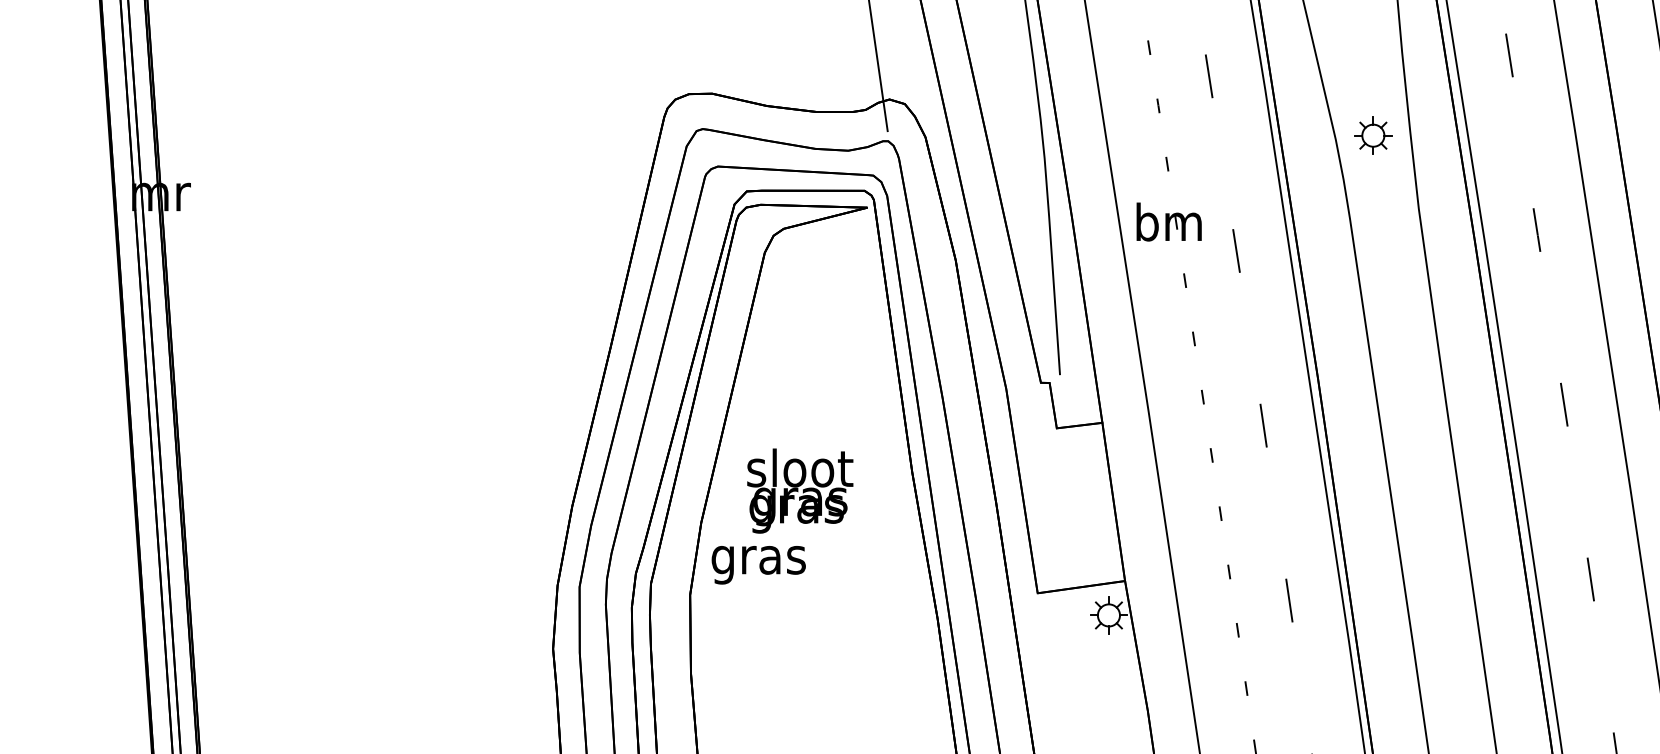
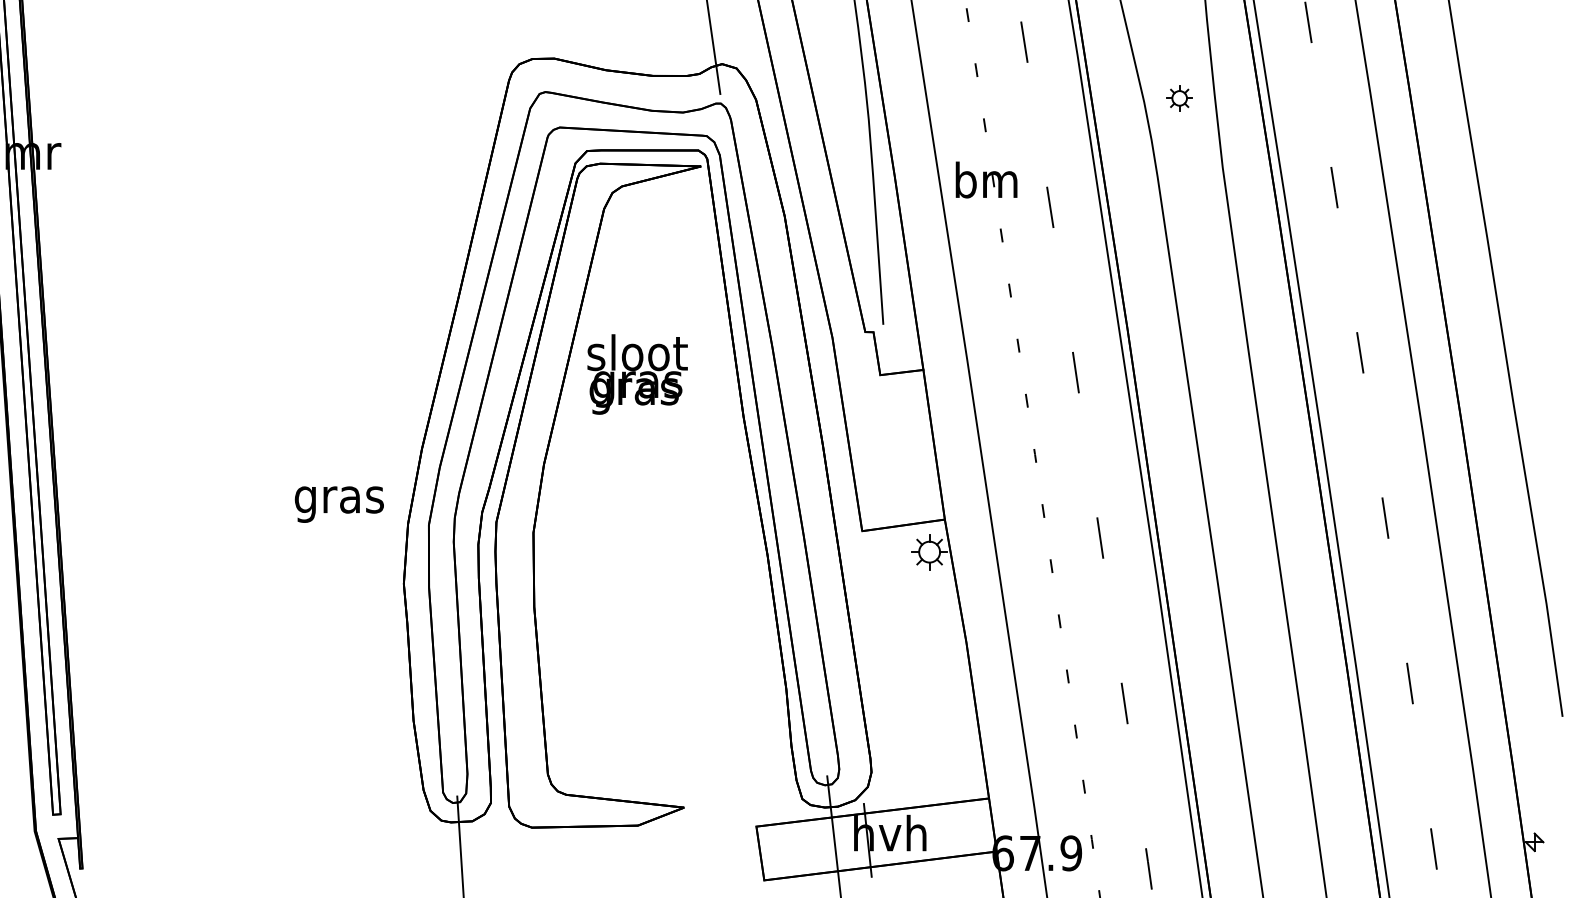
part: (1373, 135) -> (1179, 98), size x0.7
text: (800, 491) -> (637, 374), moved
text: (757, 565) -> (338, 504), moved

